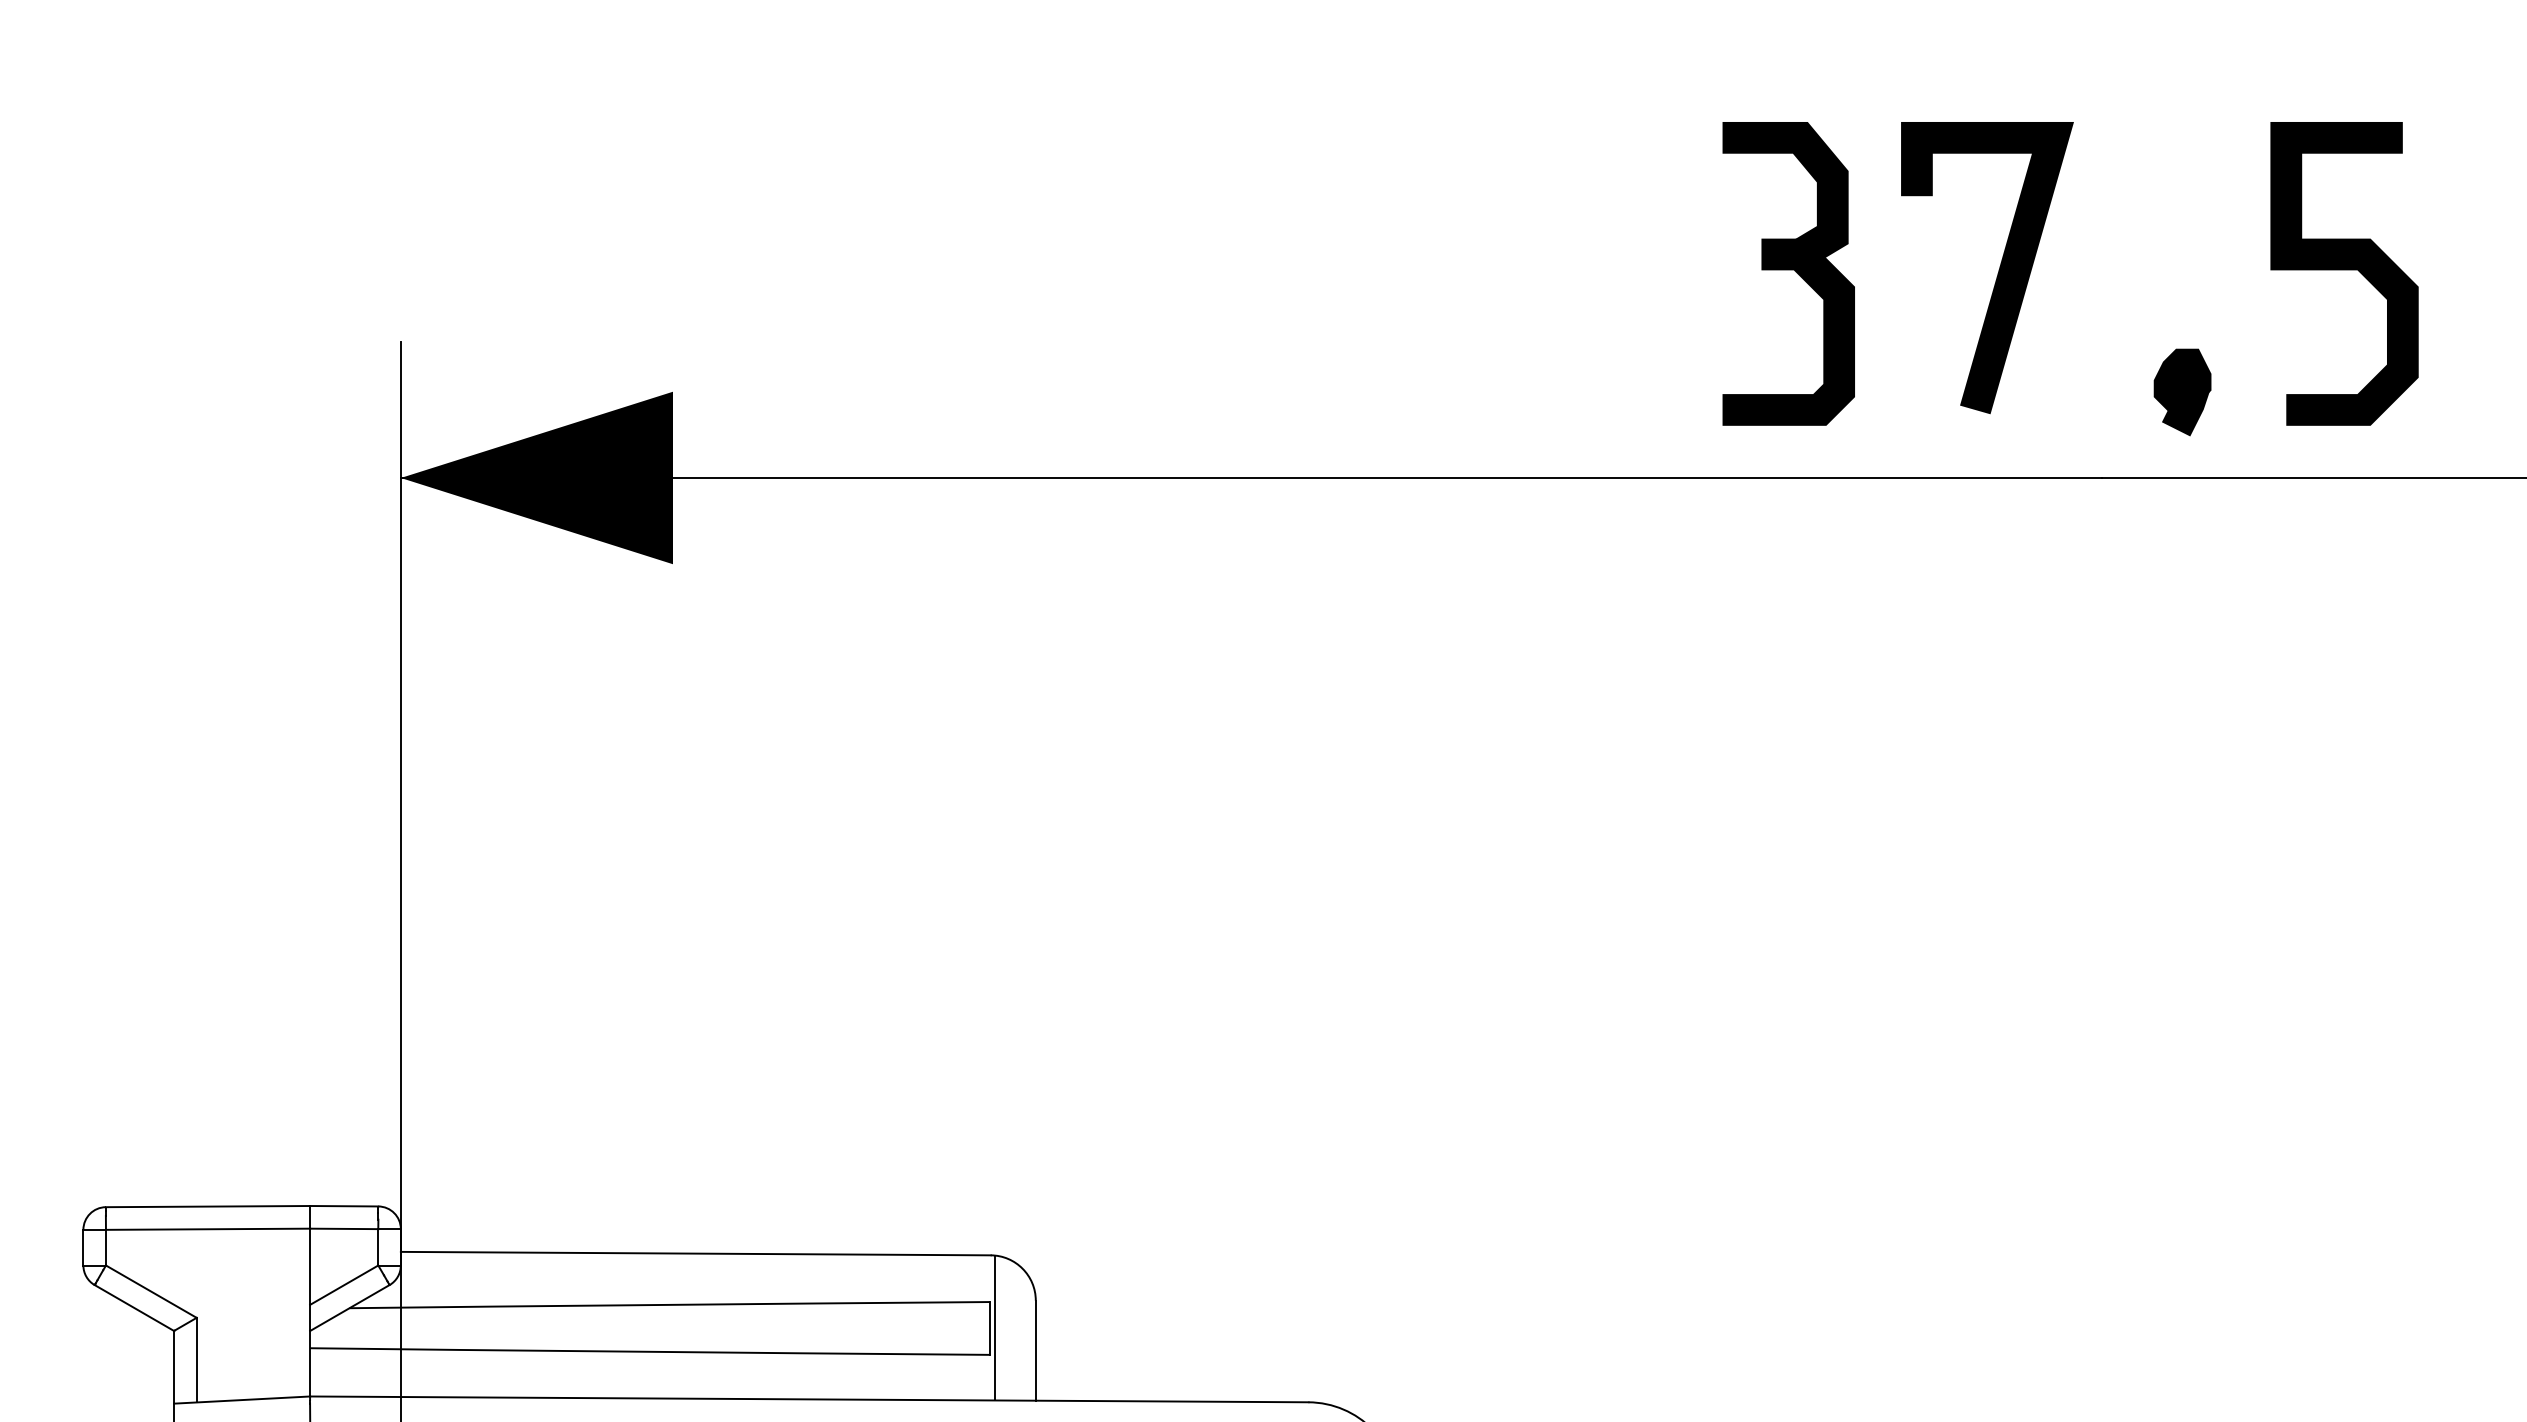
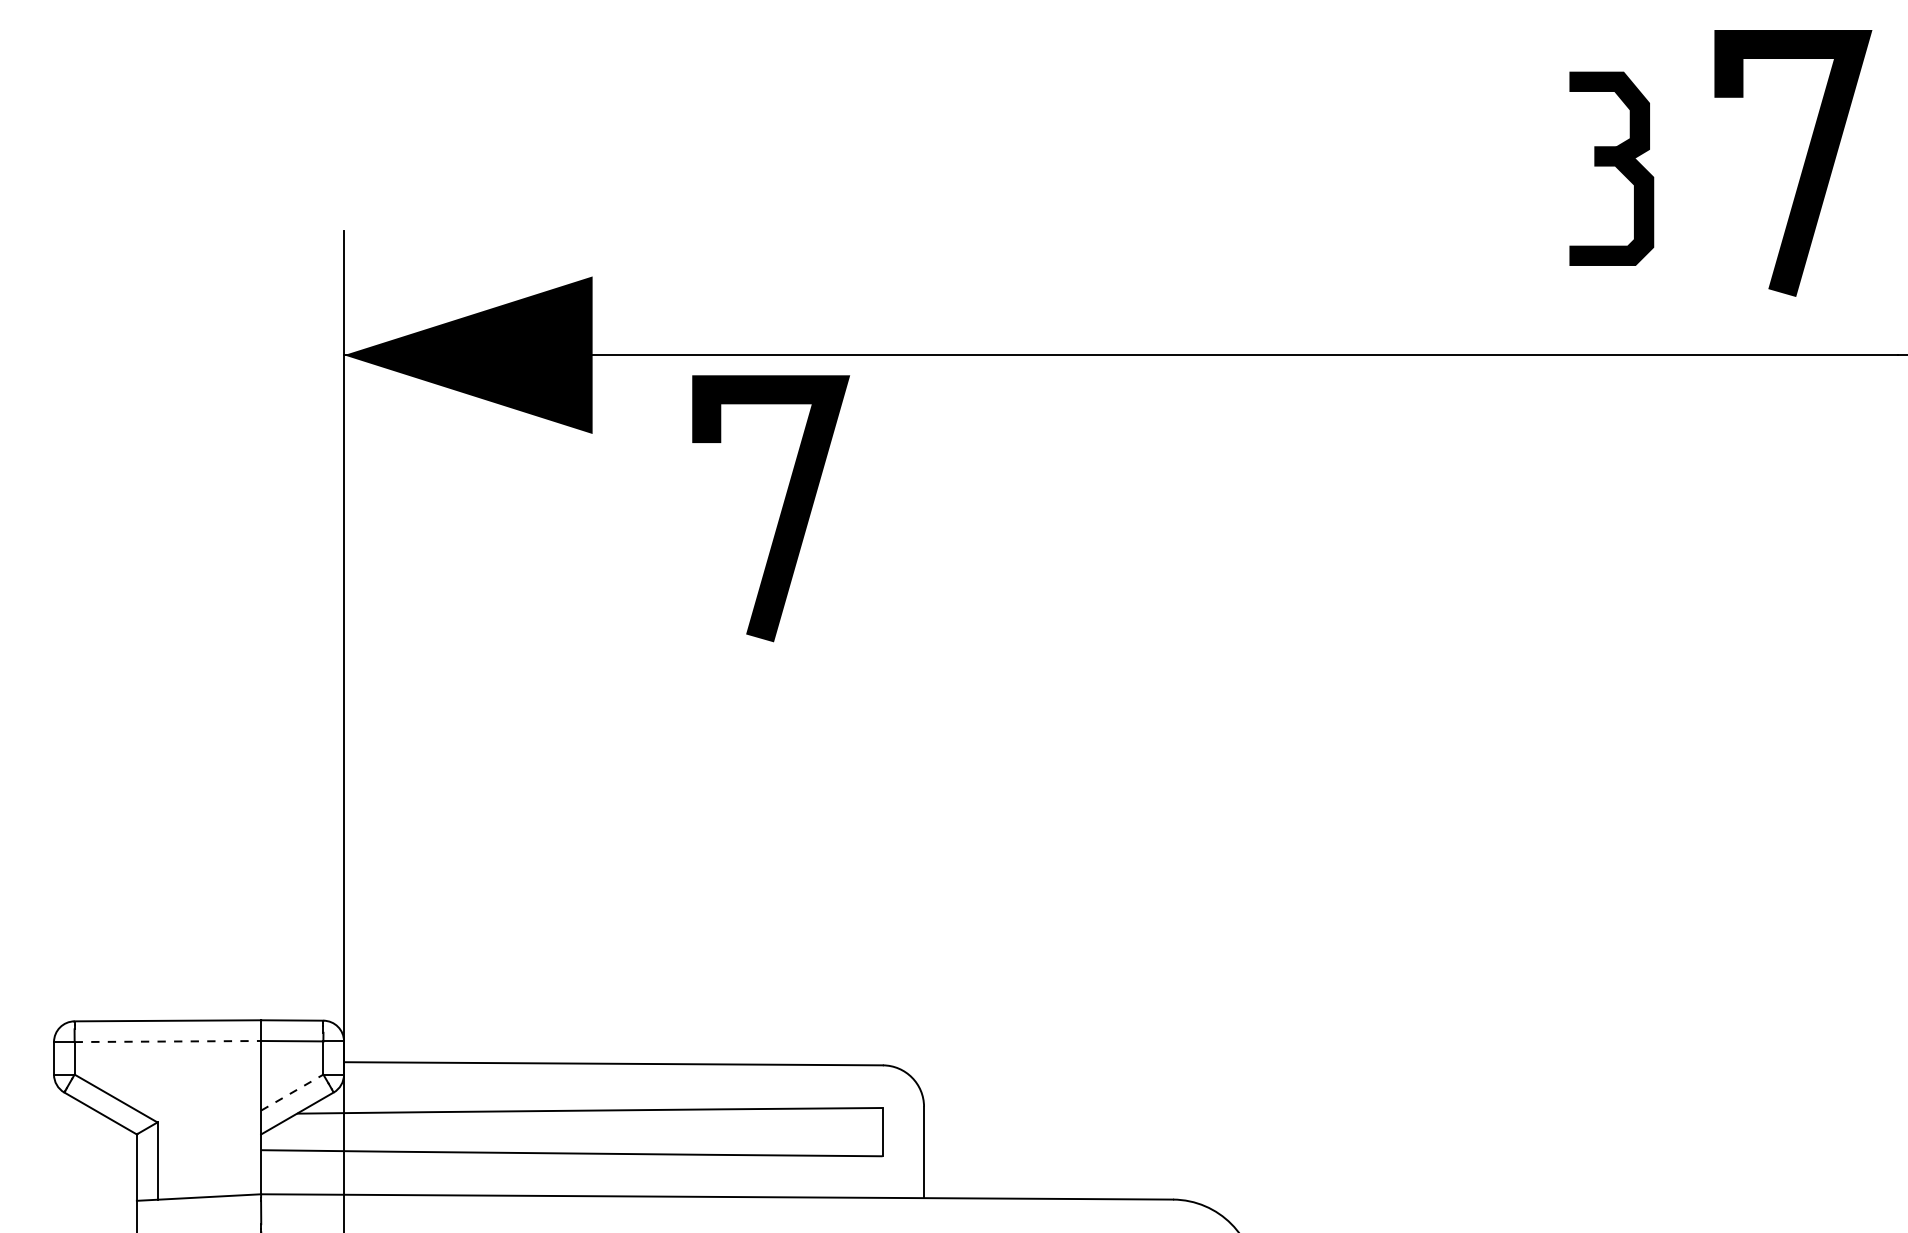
part: (1788, 273) -> (1611, 168), size x0.7
line: (879, 648) -> (781, 510), added
line: (208, 1229) -> (168, 1041), solid -> dashed
line: (344, 1284) -> (292, 1091), solid -> dashed
line: (995, 1327) -> (887, 1131), removed

